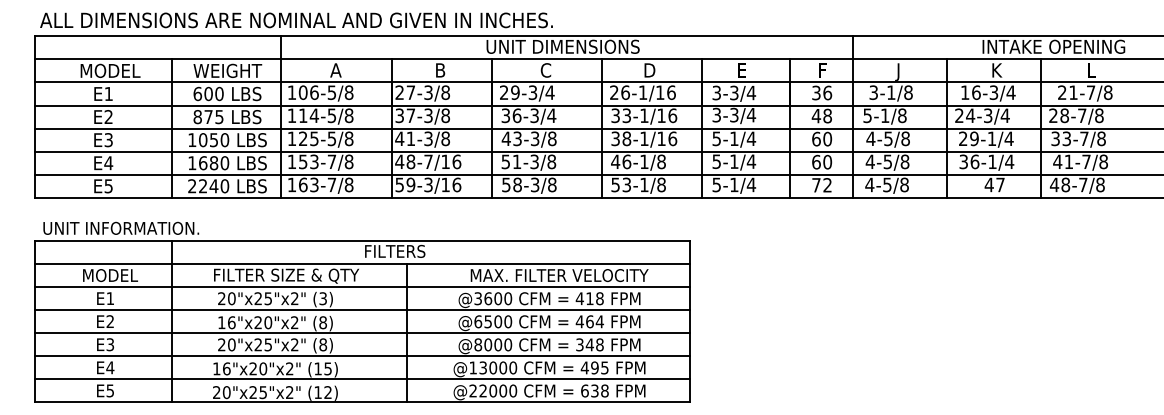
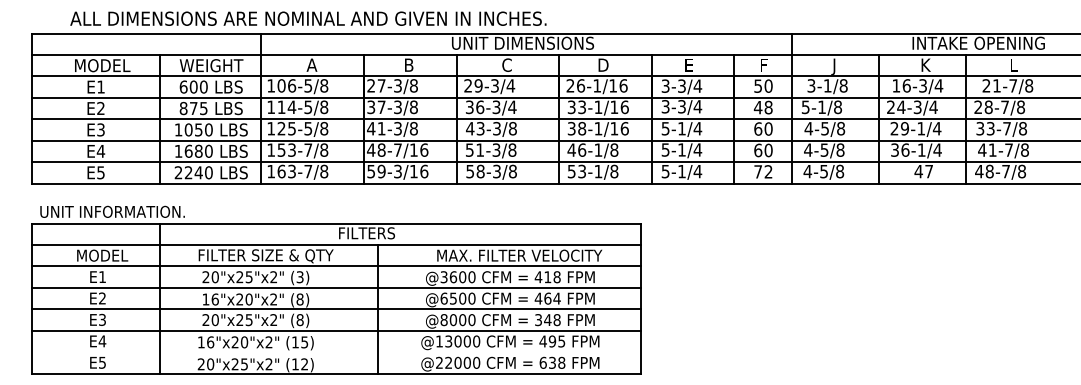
text: (296, 20) -> (308, 18), moved
text: (822, 92) -> (763, 85), 36 -> 50
line: (362, 379) -> (336, 352), removed

